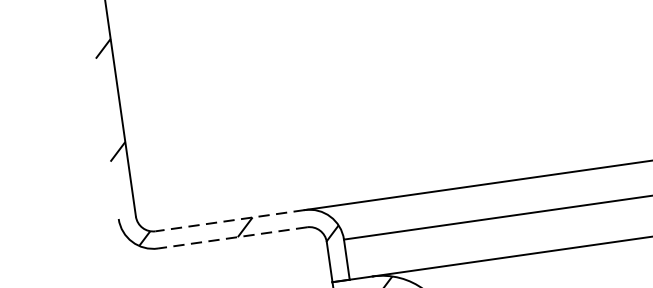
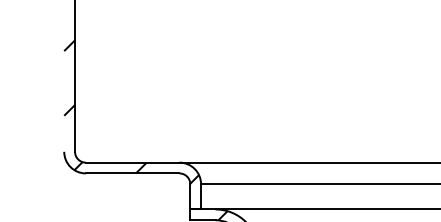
line: (229, 220) -> (132, 162), dashed -> solid
line: (232, 238) -> (132, 173), dashed -> solid

